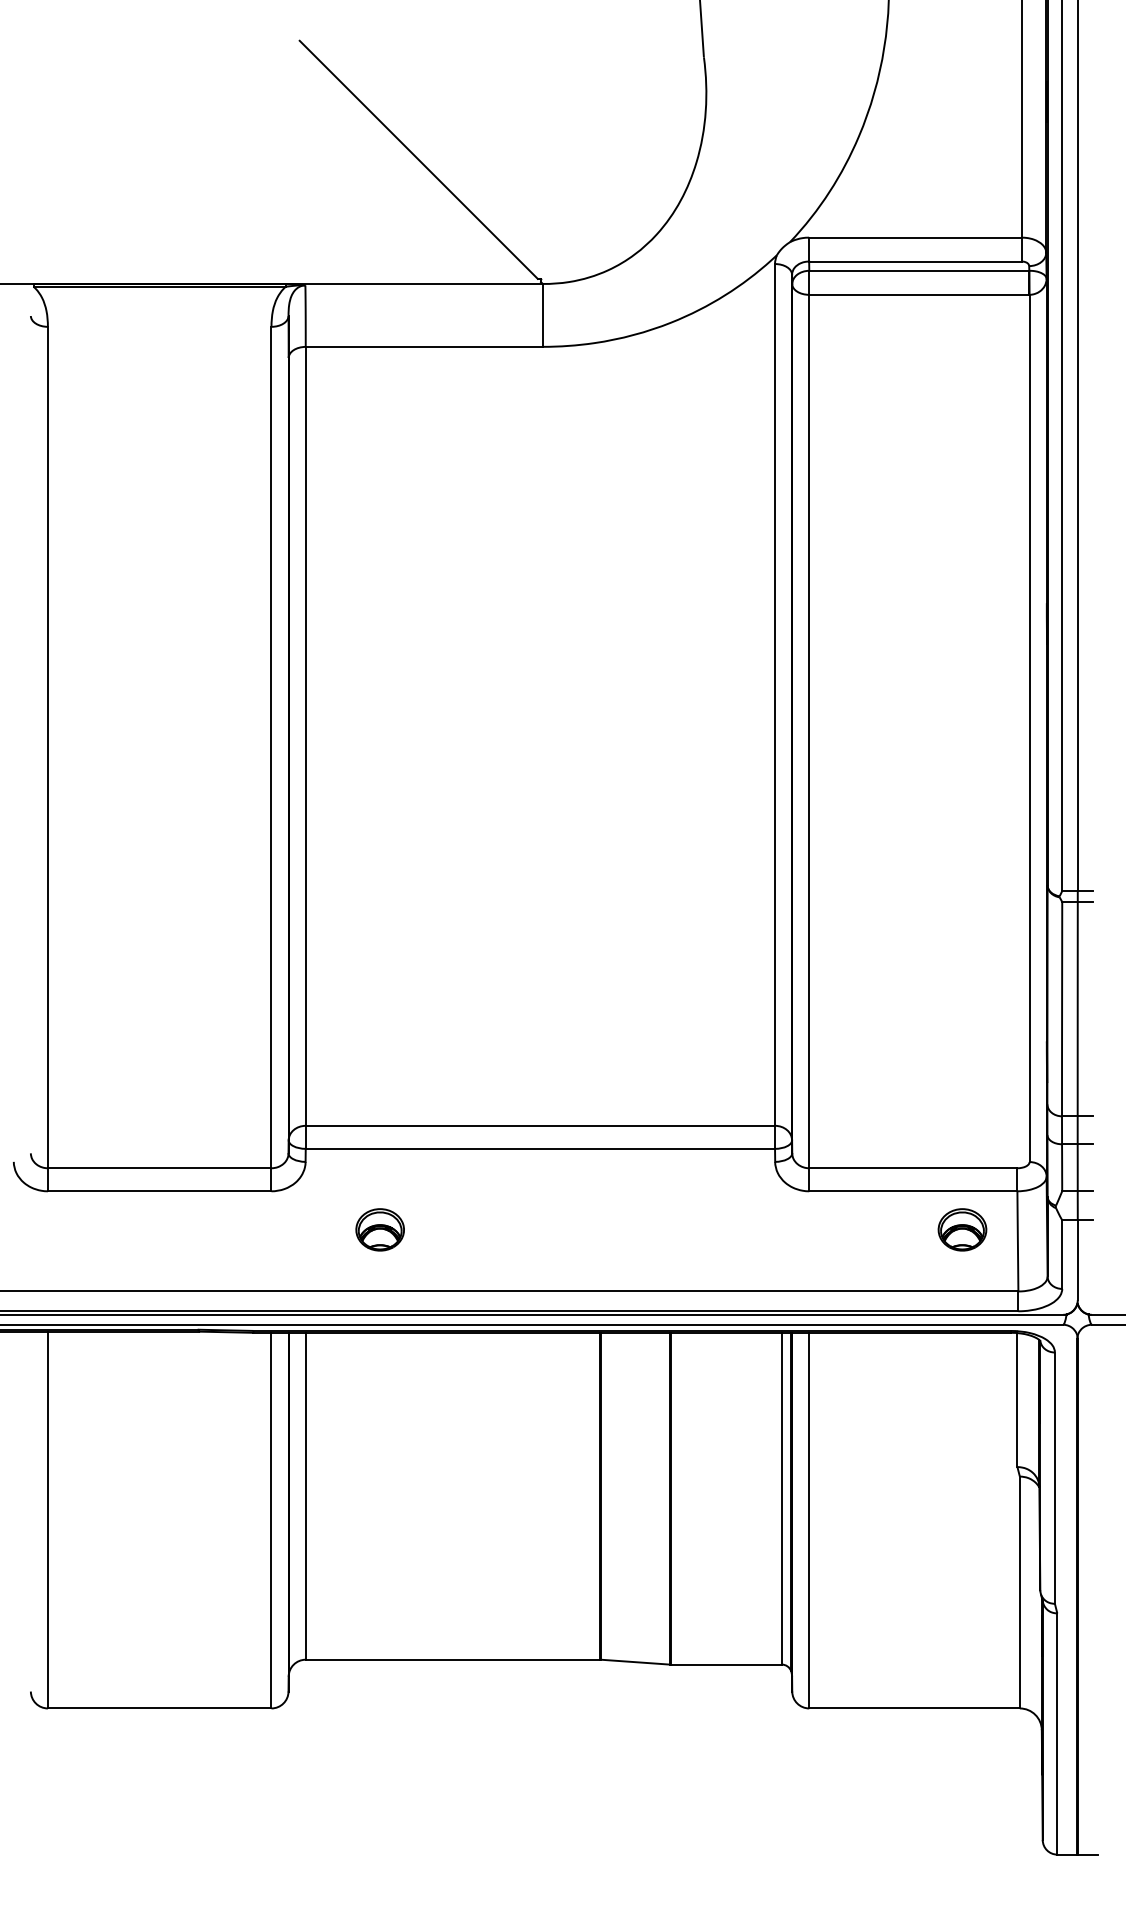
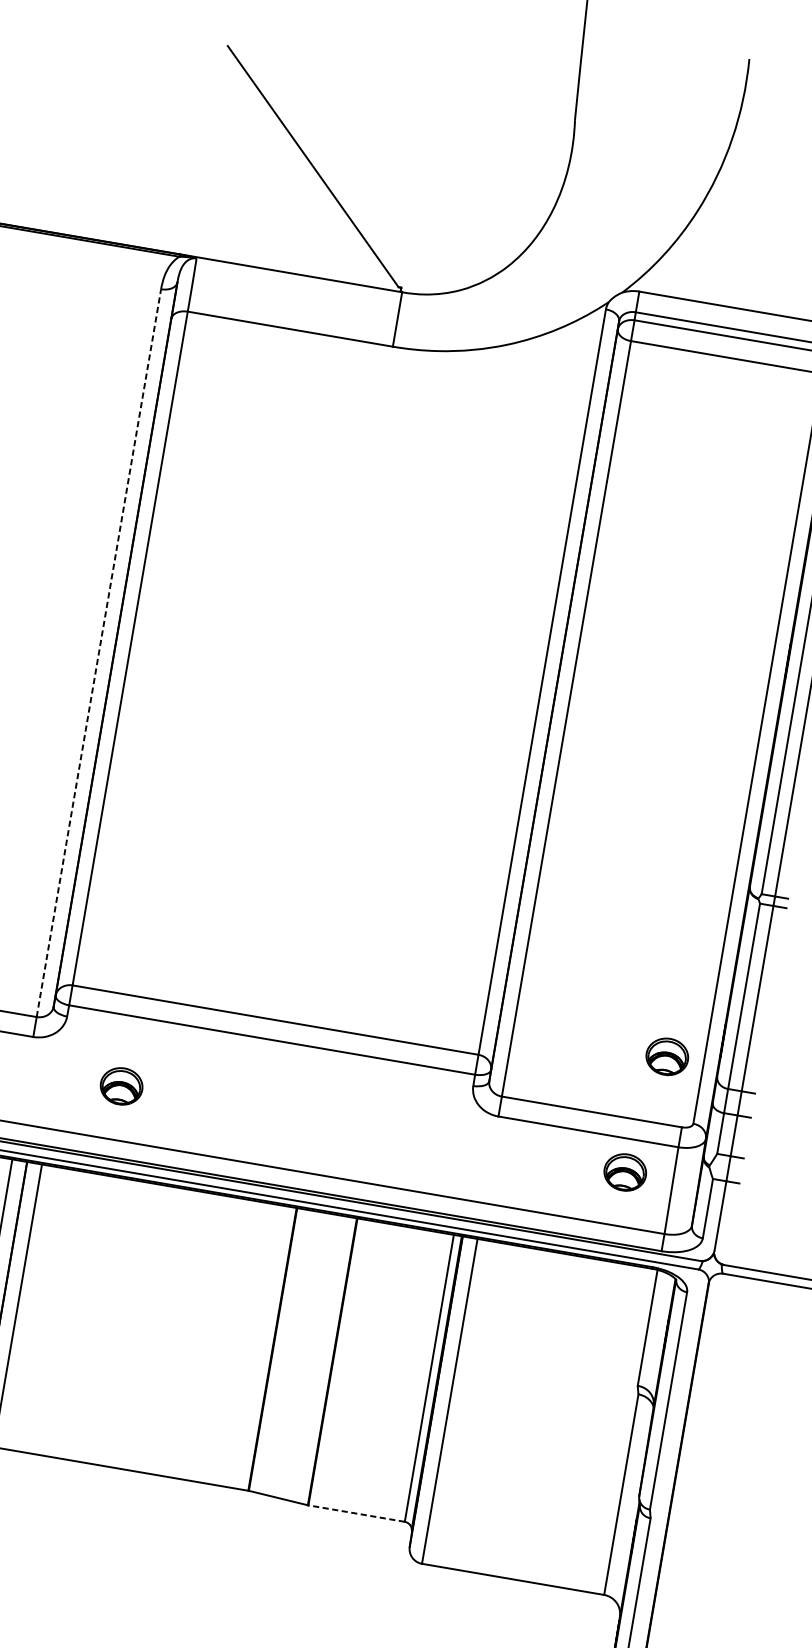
line: (271, 747) -> (98, 653), solid -> dashed
part: (987, 1091) -> (667, 1056), added
line: (726, 1664) -> (356, 1513), solid -> dashed

